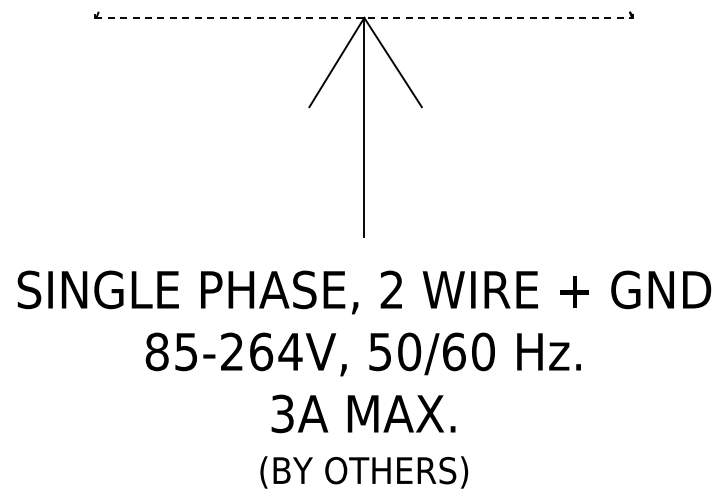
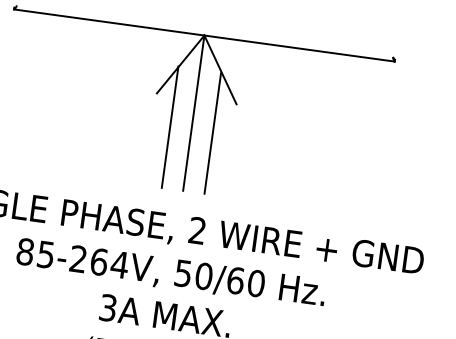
line: (364, 17) -> (204, 35), dashed -> solid
line: (334, 151) -> (170, 127), added
line: (394, 152) -> (212, 133), added

